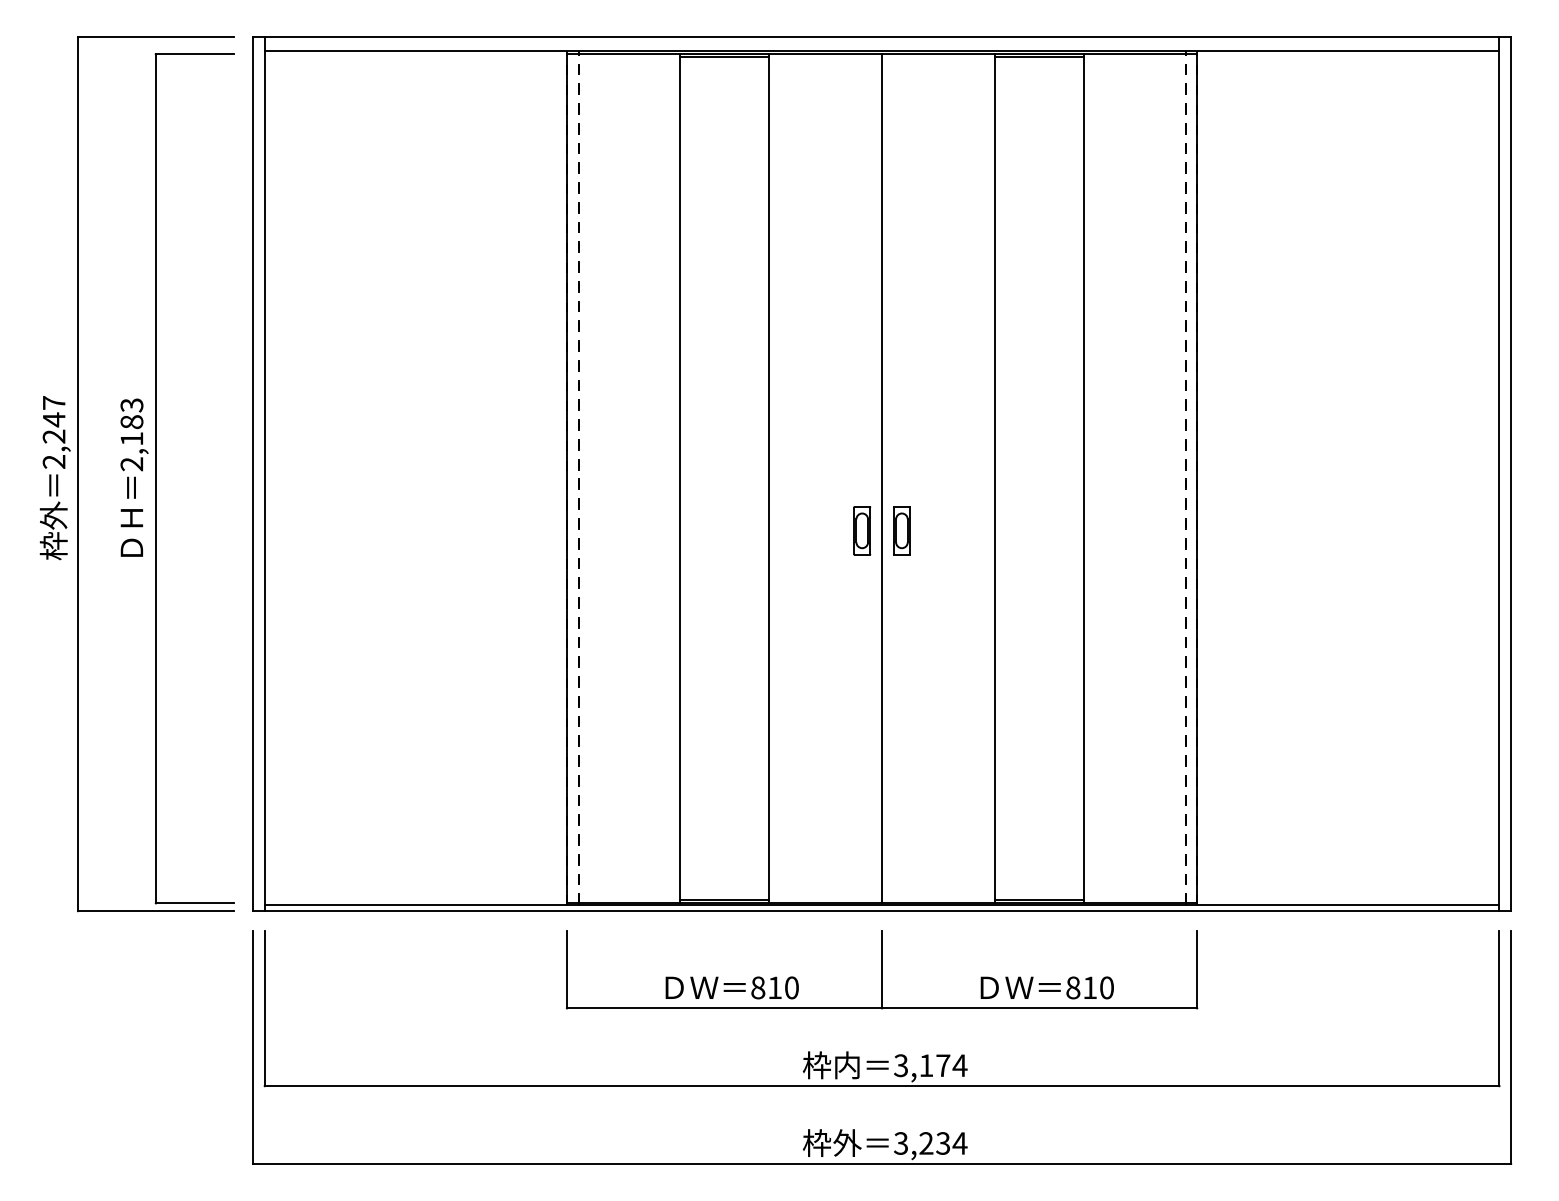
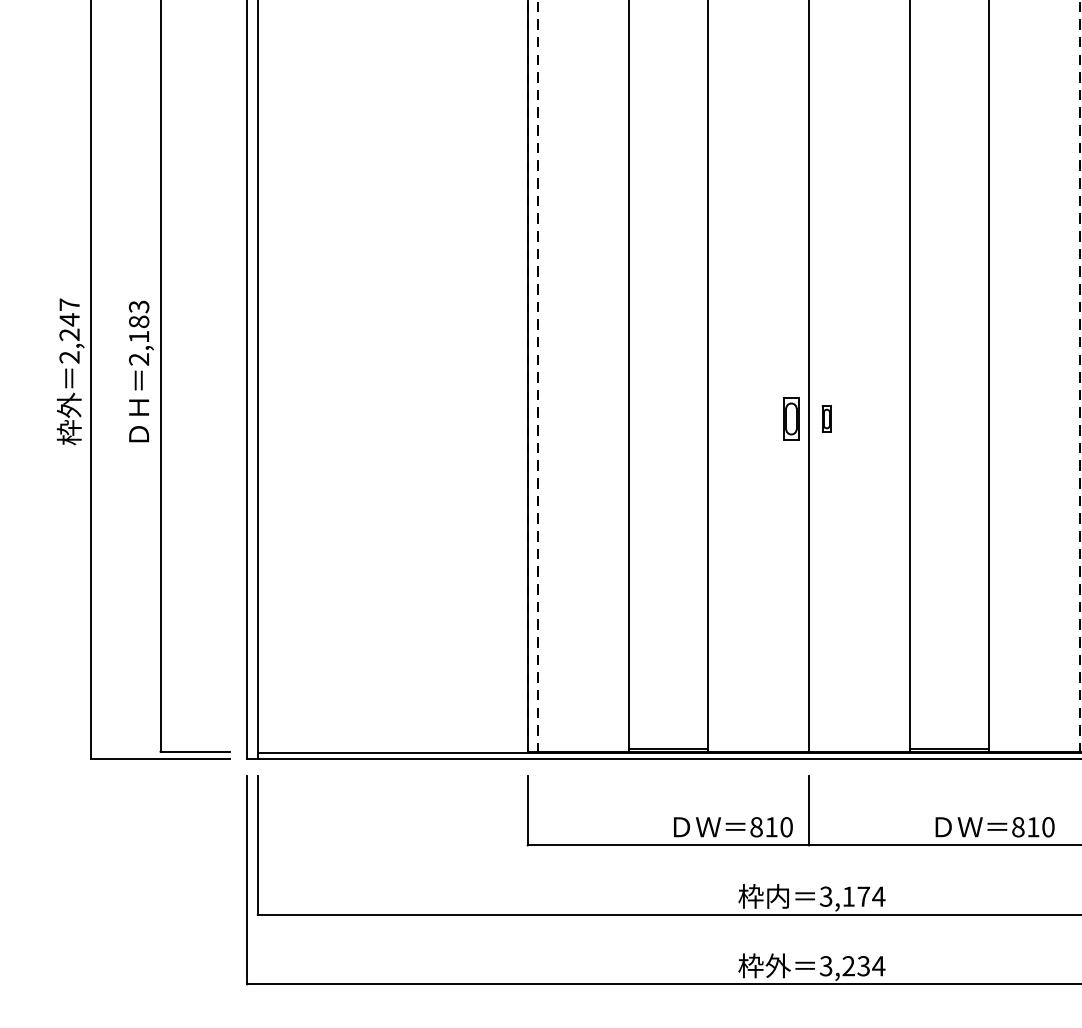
part: (901, 530) -> (826, 418), size x0.6
text: (731, 987) -> (732, 826), moved
text: (1046, 987) -> (994, 826), moved

